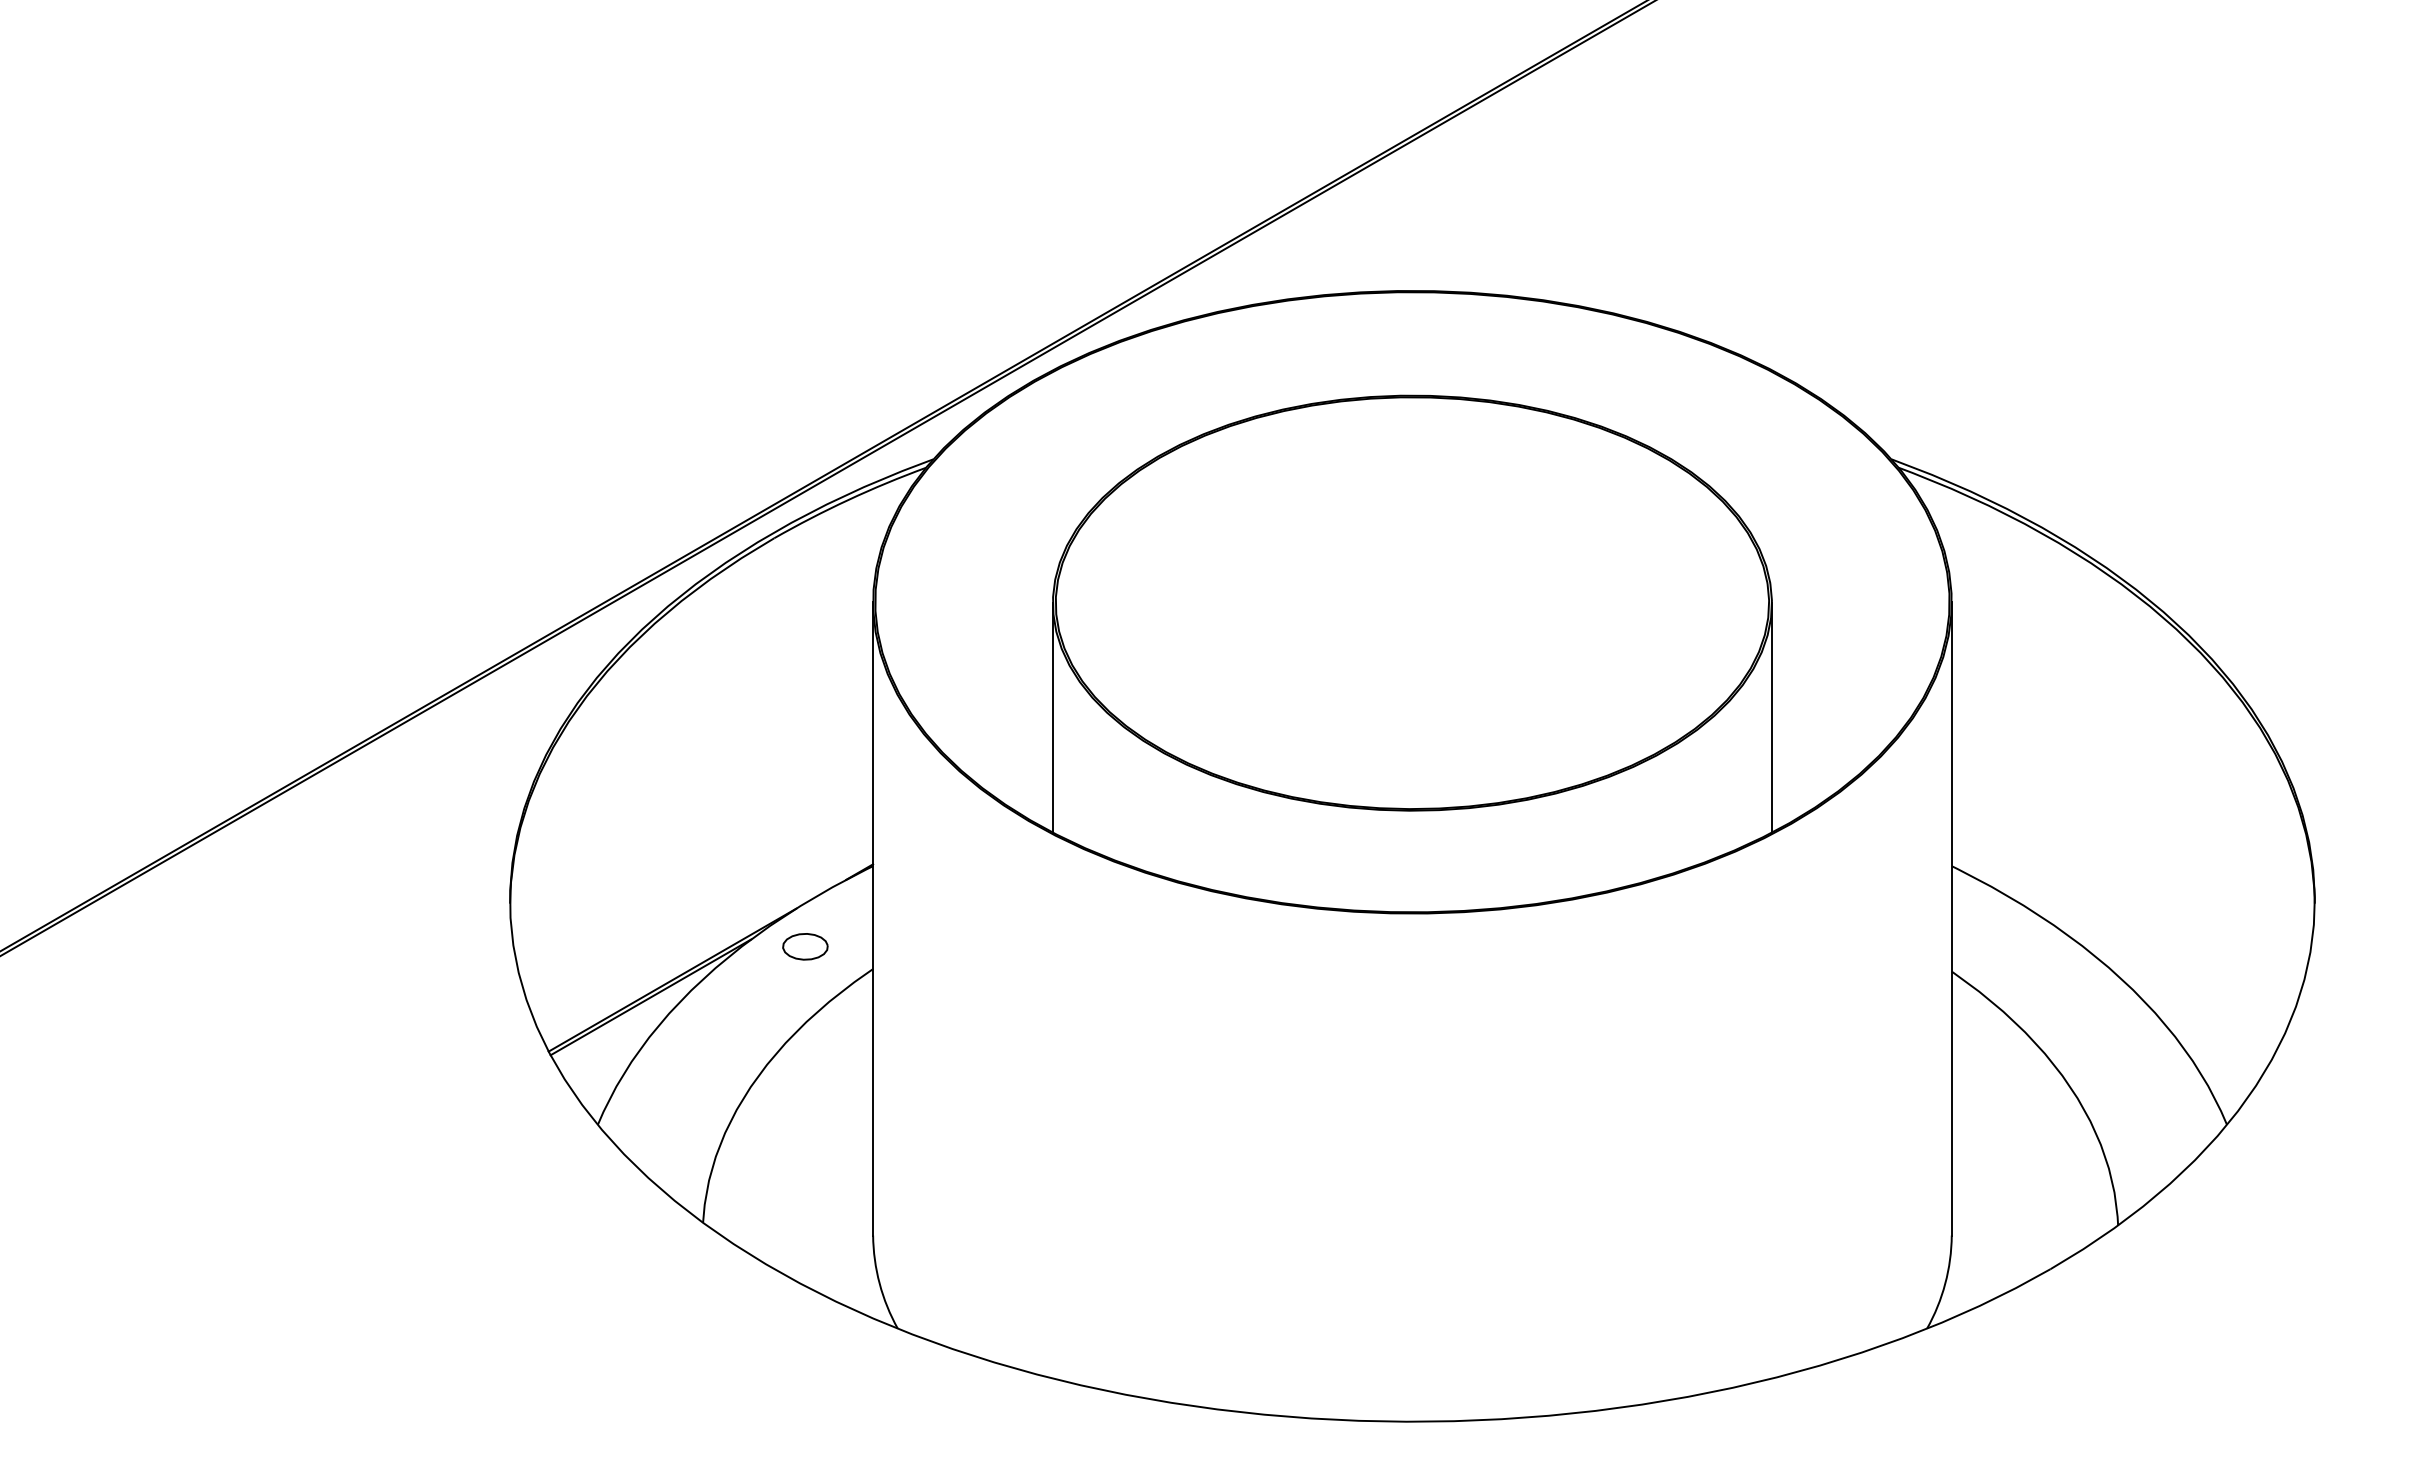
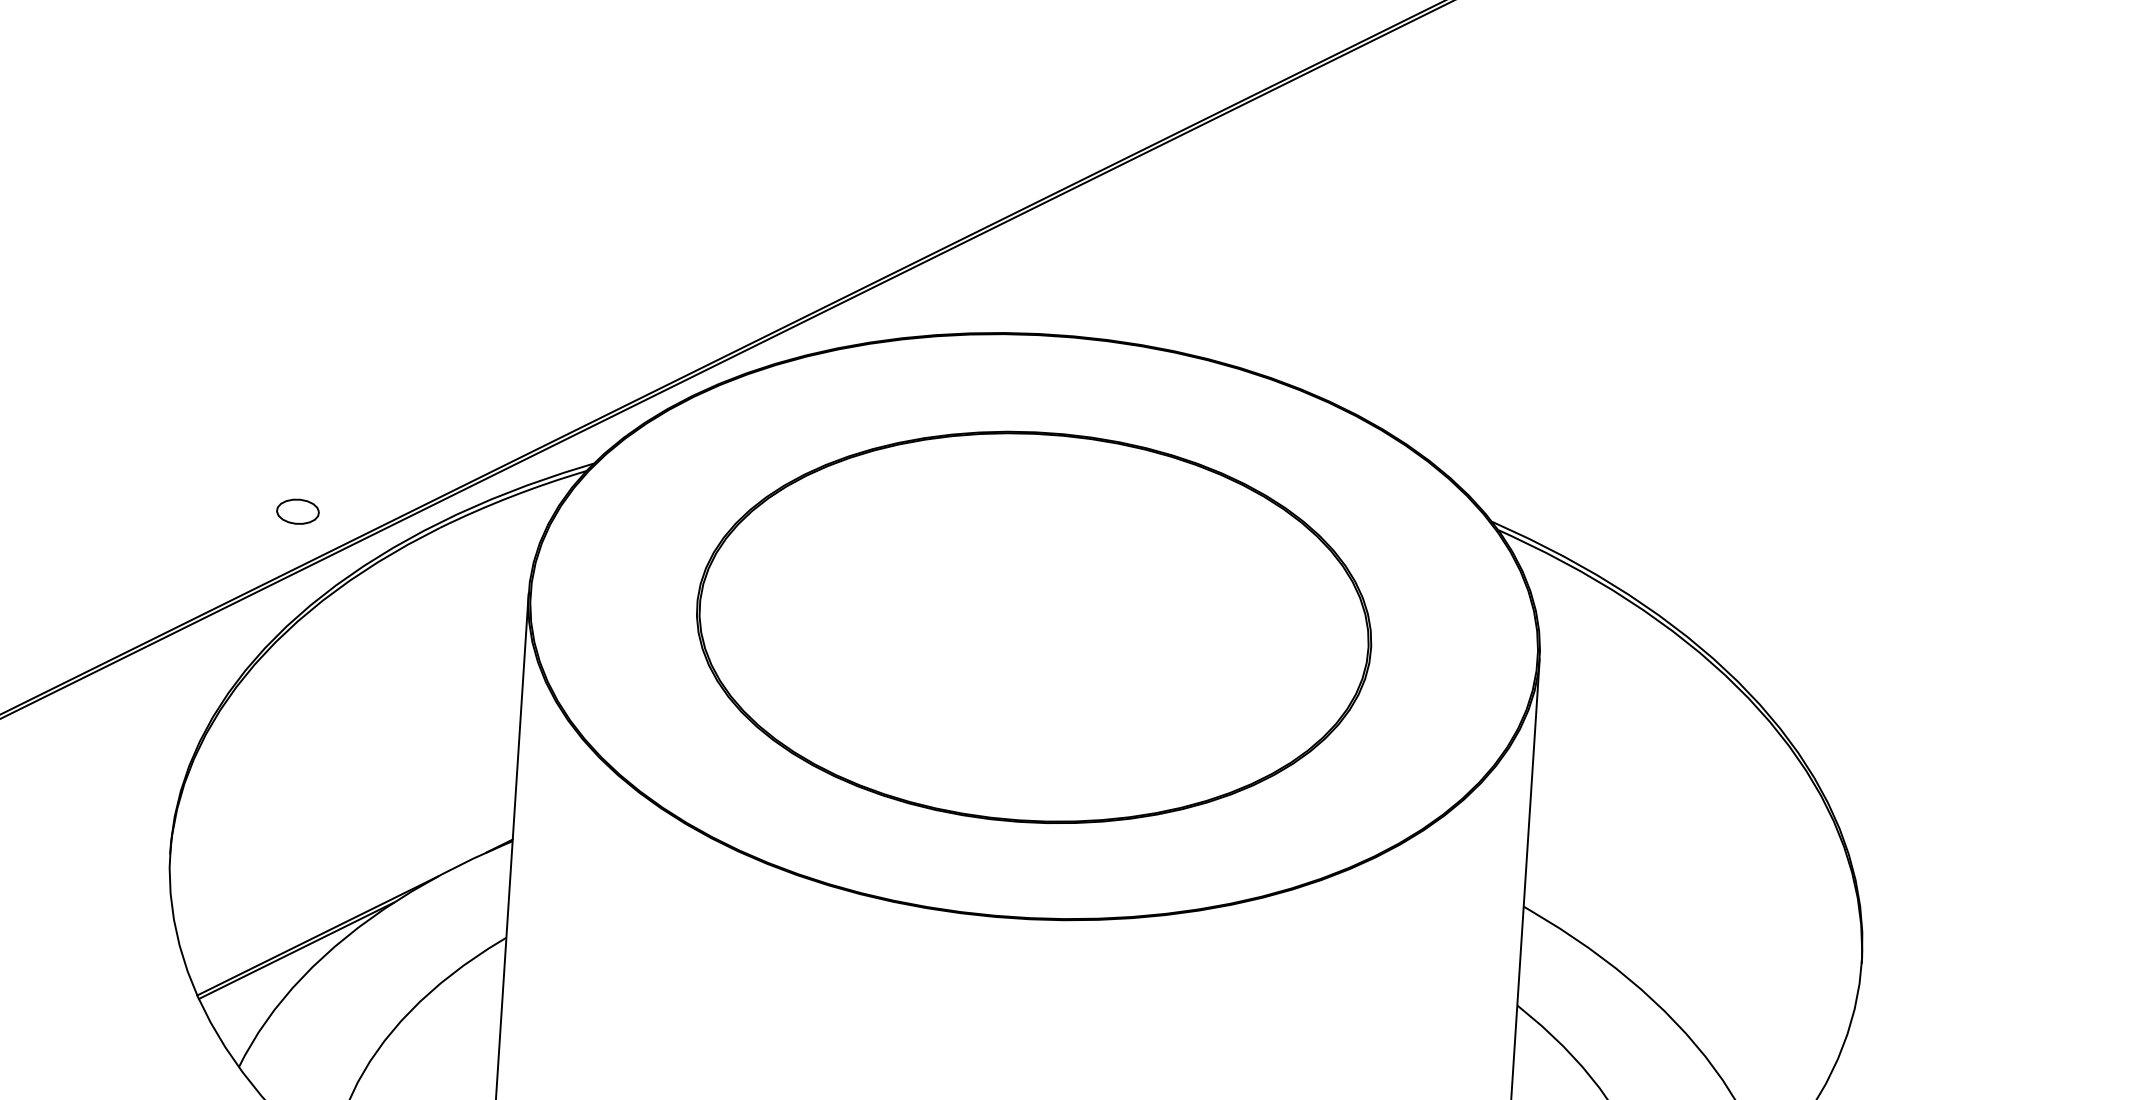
line: (1052, 717) -> (689, 712), removed
line: (1771, 717) -> (1363, 756), removed
part: (805, 946) -> (298, 511), moved

